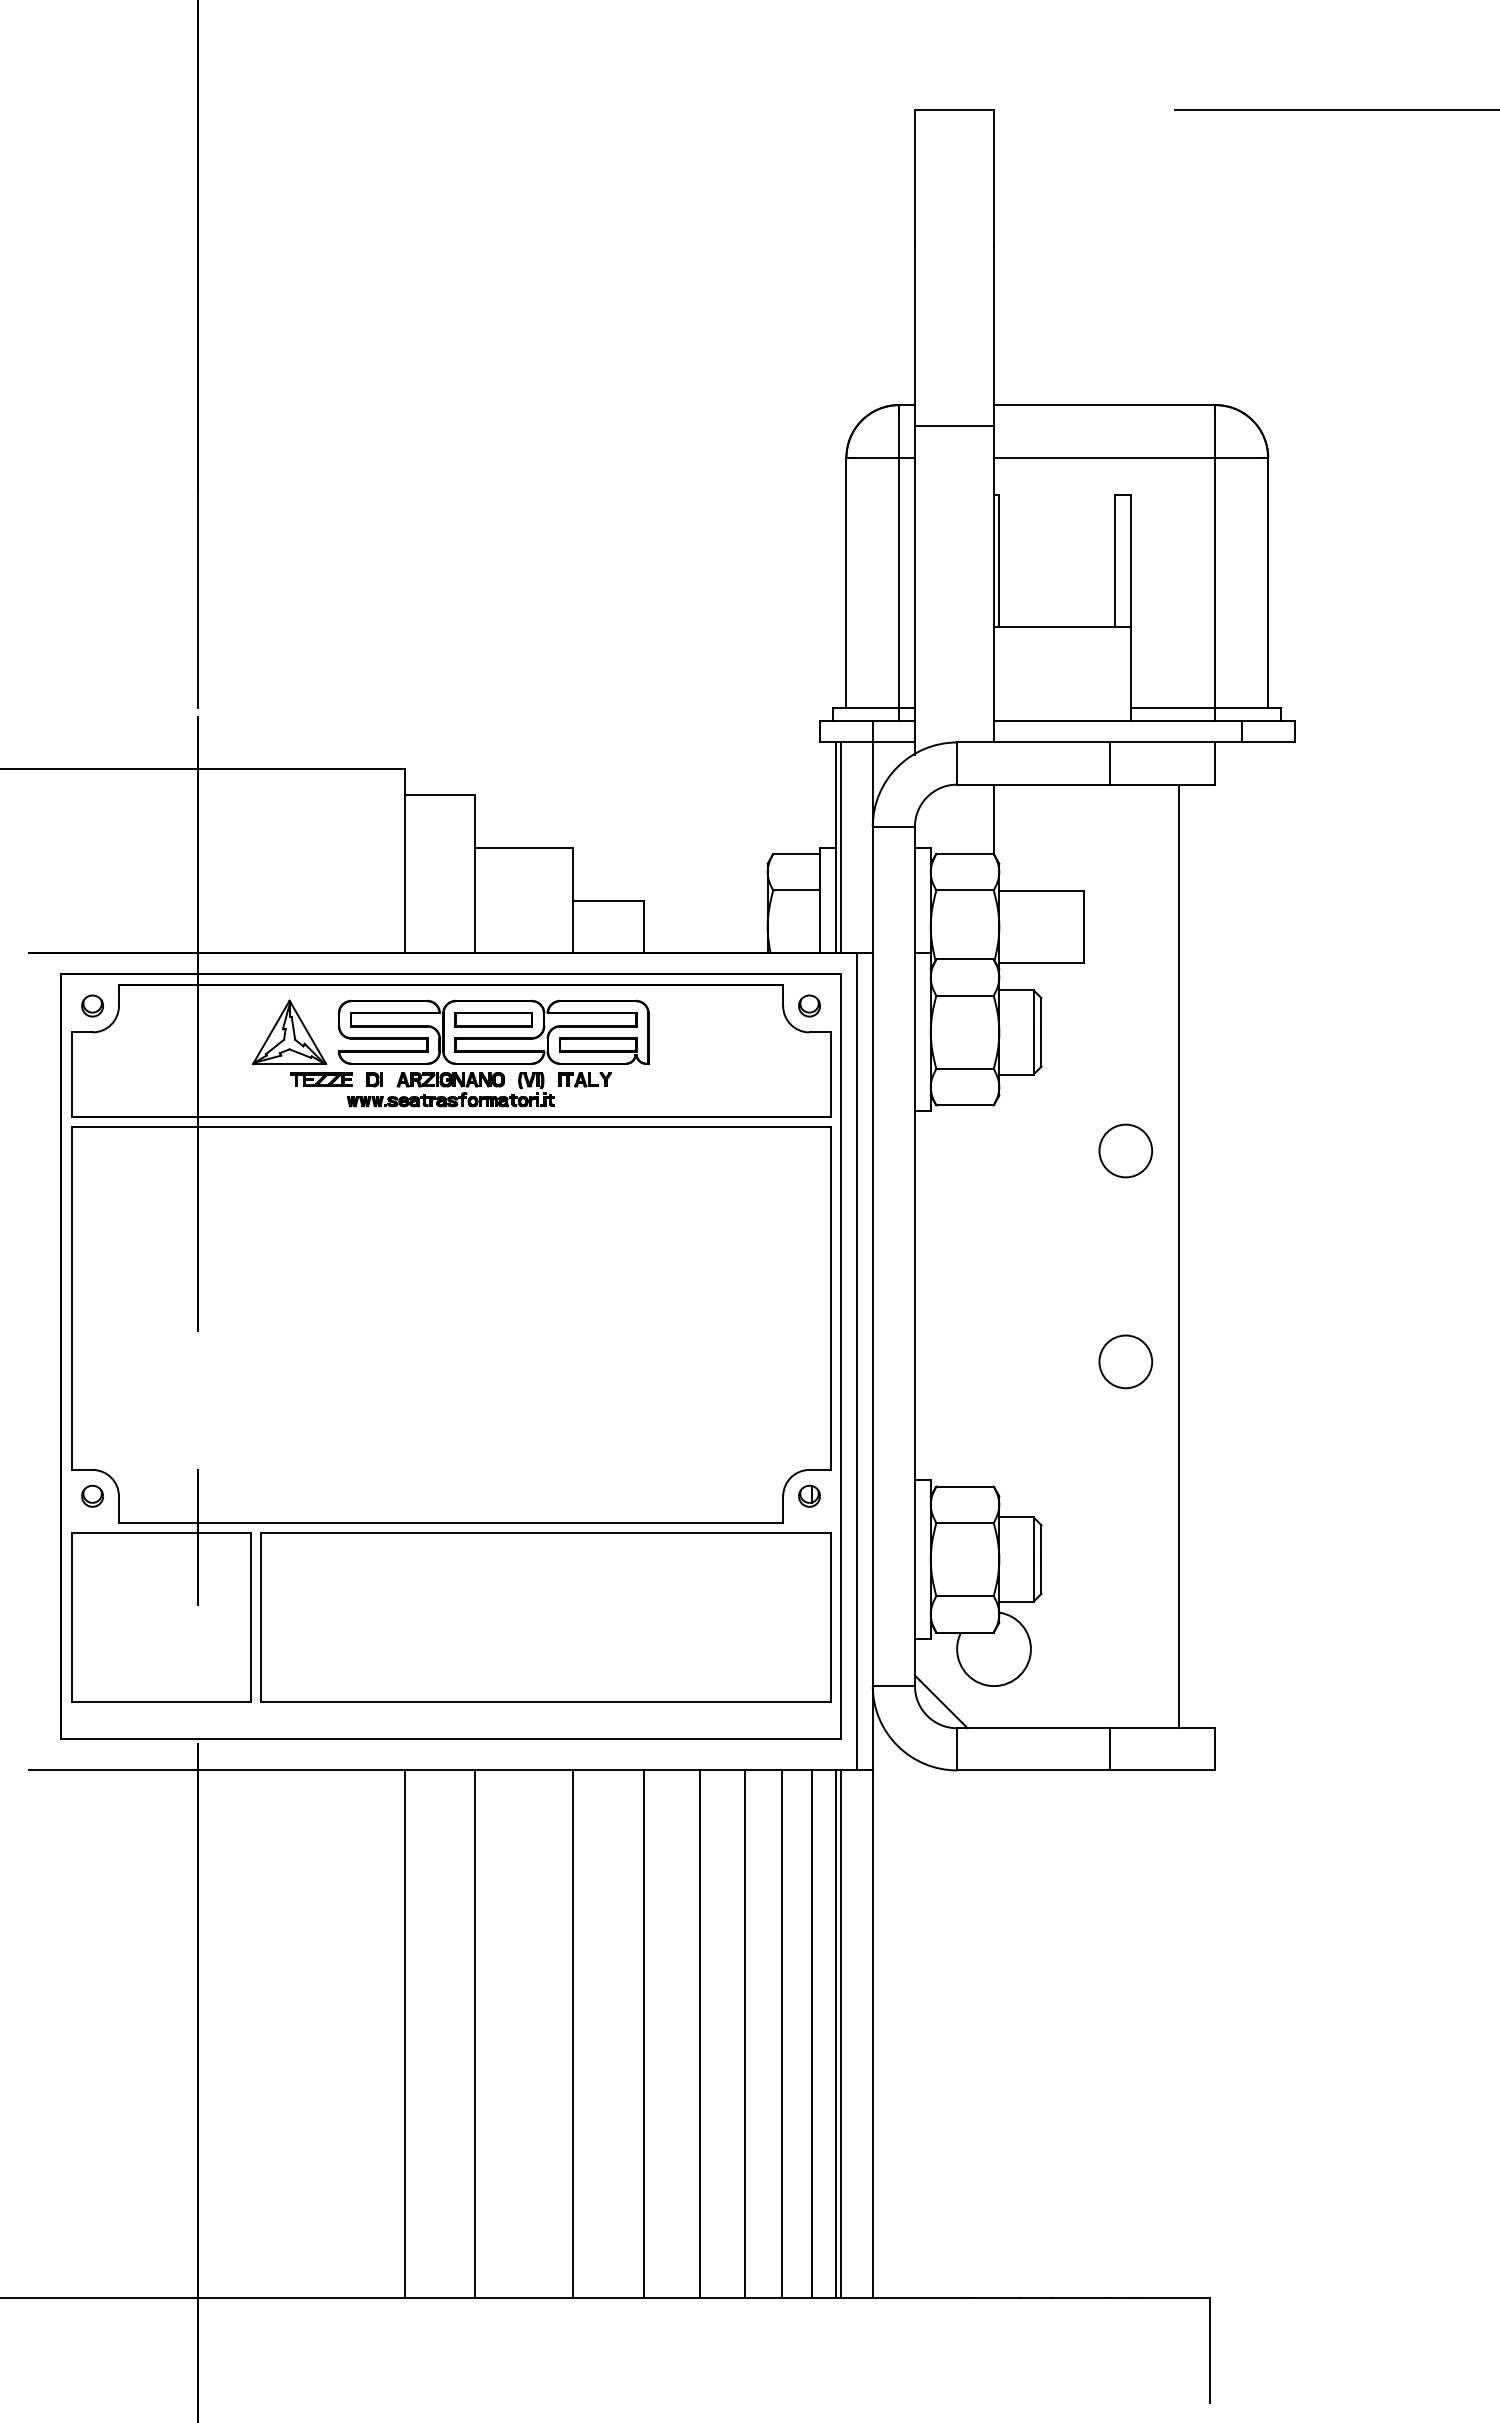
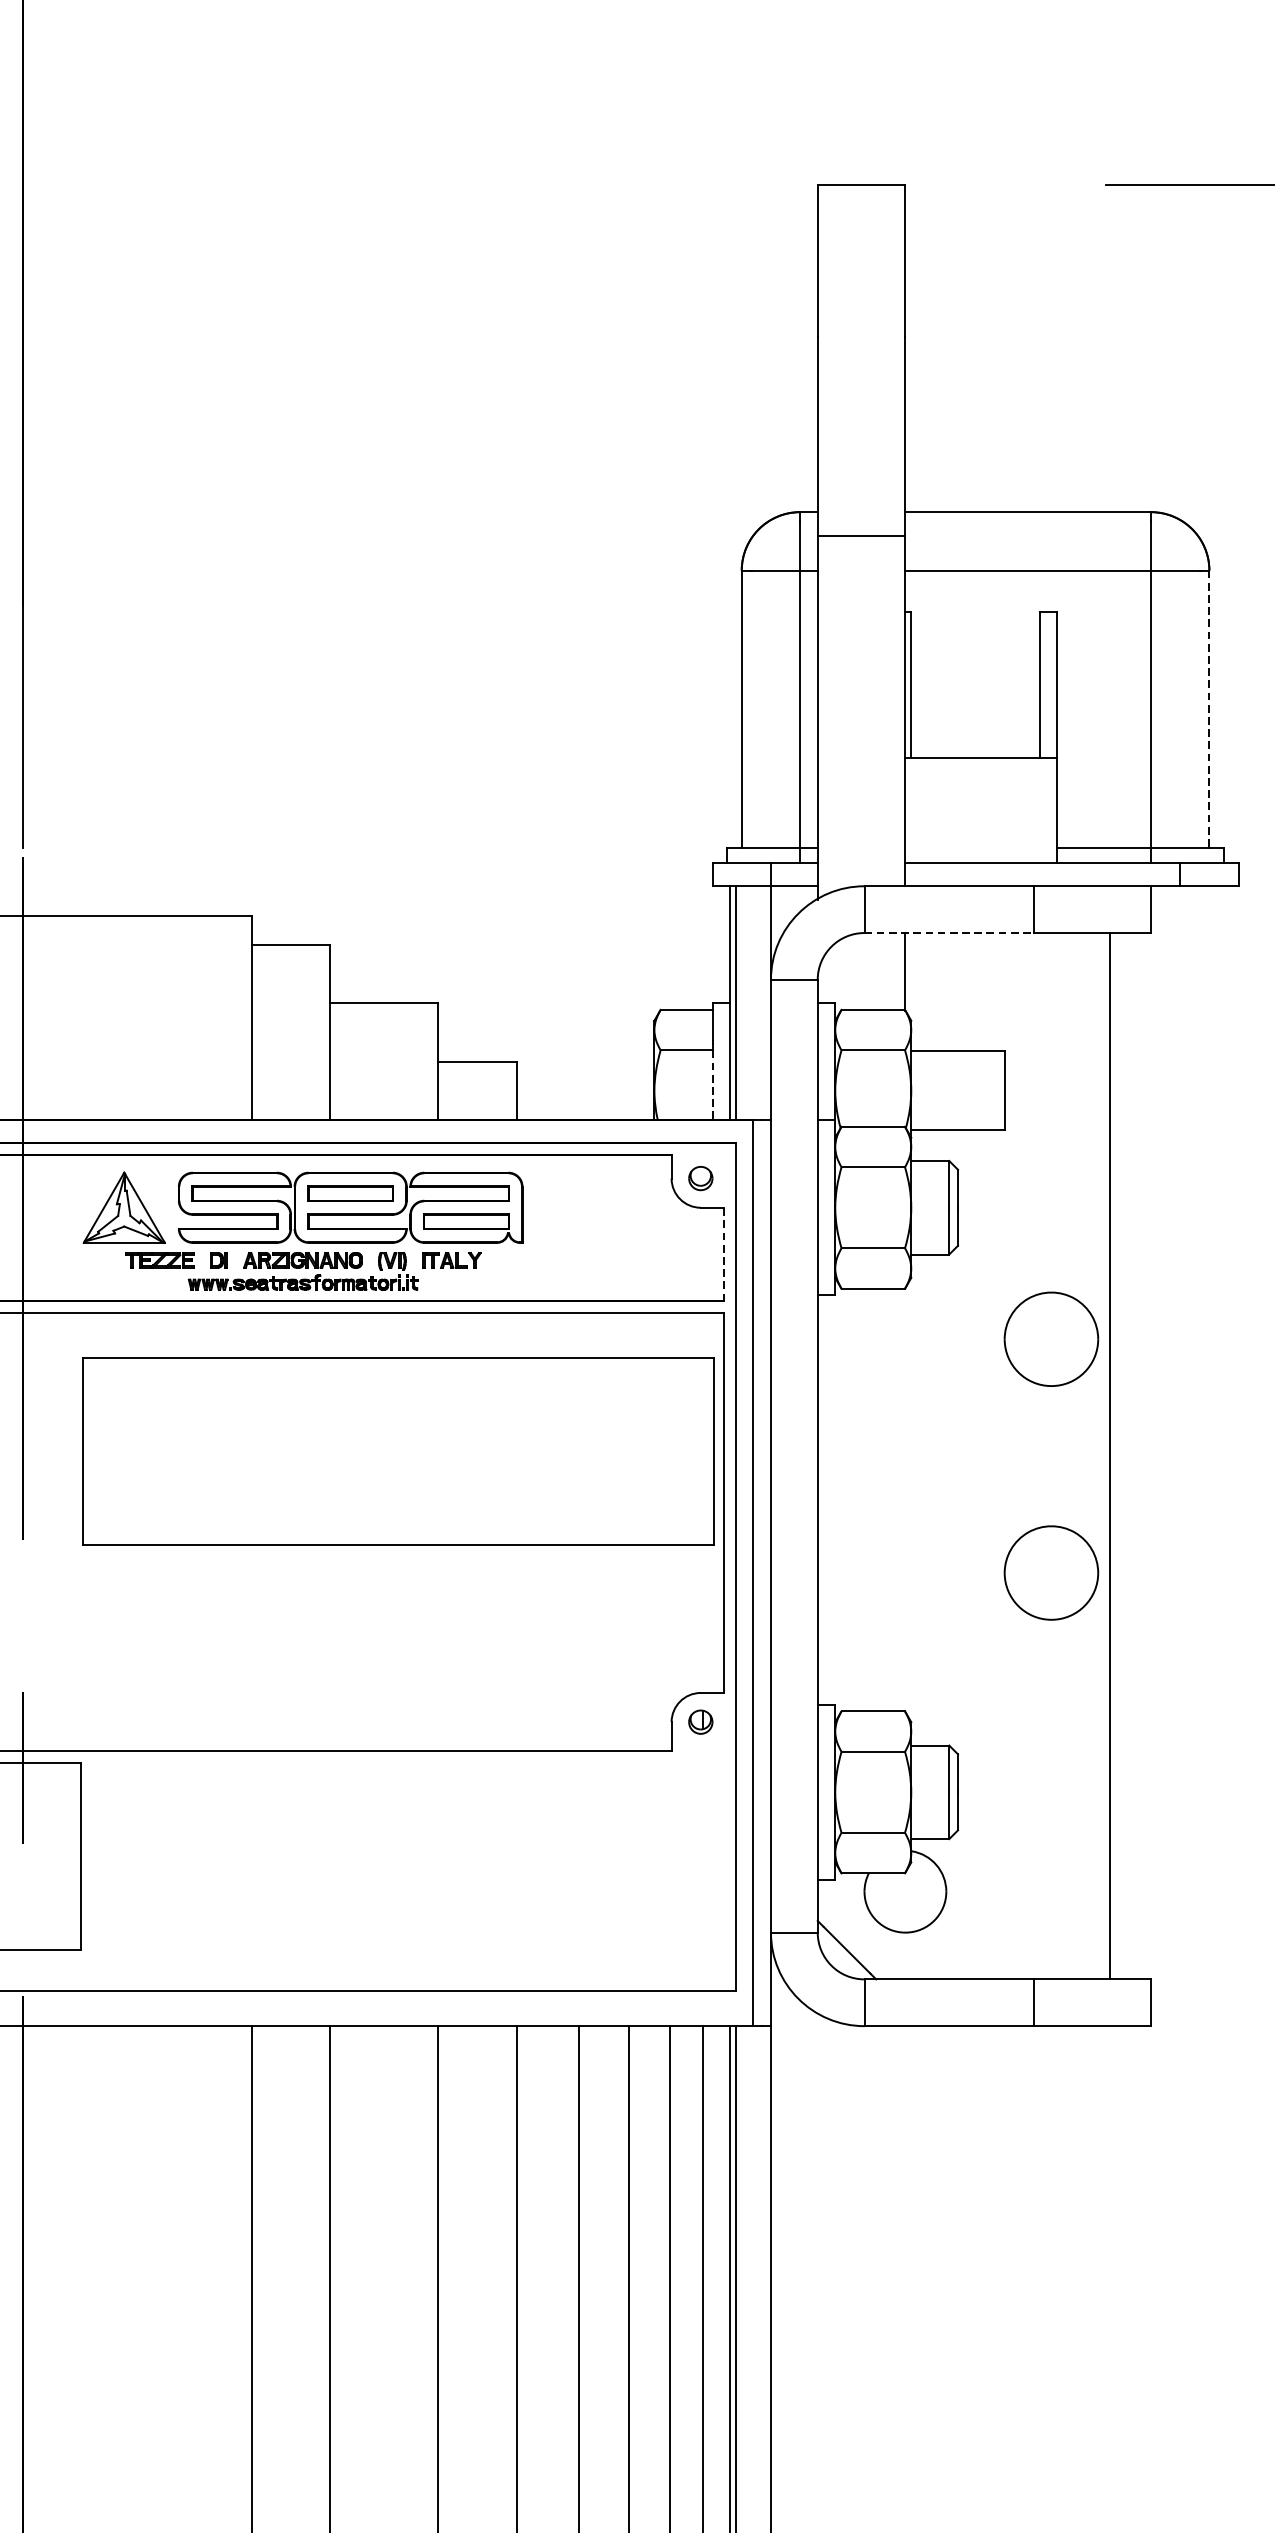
line: (1268, 583) -> (1209, 709), solid -> dashed
line: (1034, 784) -> (950, 932), solid -> dashed
line: (820, 922) -> (712, 1085), solid -> dashed
line: (830, 1074) -> (724, 1254), solid -> dashed
part: (1125, 1150) -> (1051, 1338), size x1.6
part: (1125, 1361) -> (1051, 1572), size x1.6
part: (545, 1617) -> (398, 1451), moved

